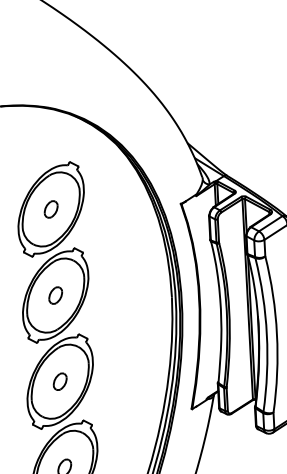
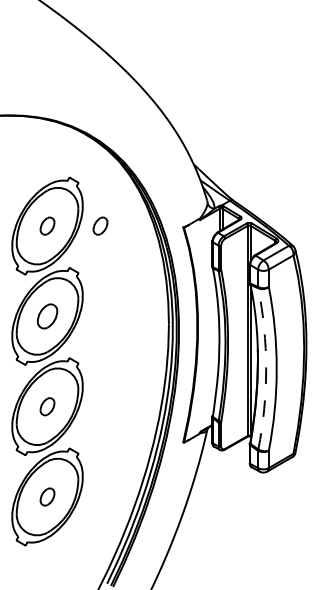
part: (101, 206) -> (100, 225), added
part: (55, 295) -> (47, 316), size x1.4
arc: (267, 334) -> (266, 368), solid -> dashed

